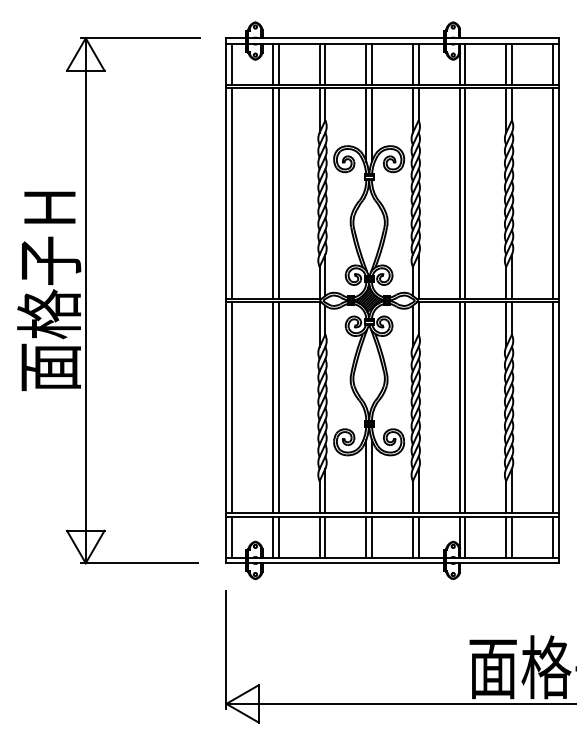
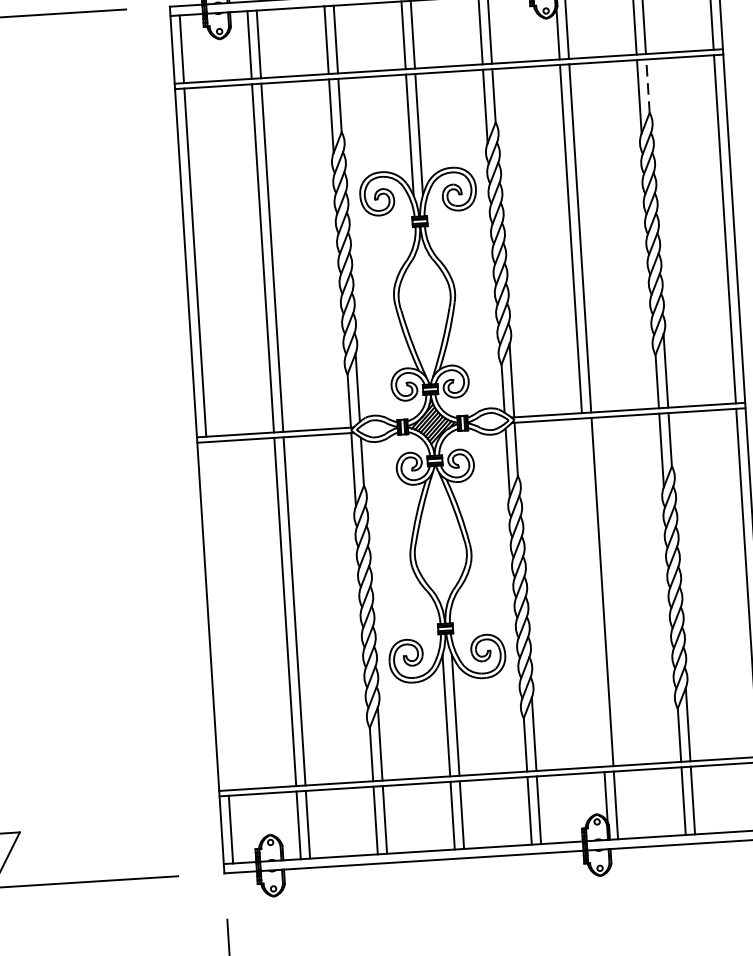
line: (511, 103) -> (647, 84), solid -> dashed
line: (232, 407) -> (218, 615), removed
line: (459, 407) -> (593, 592), removed

